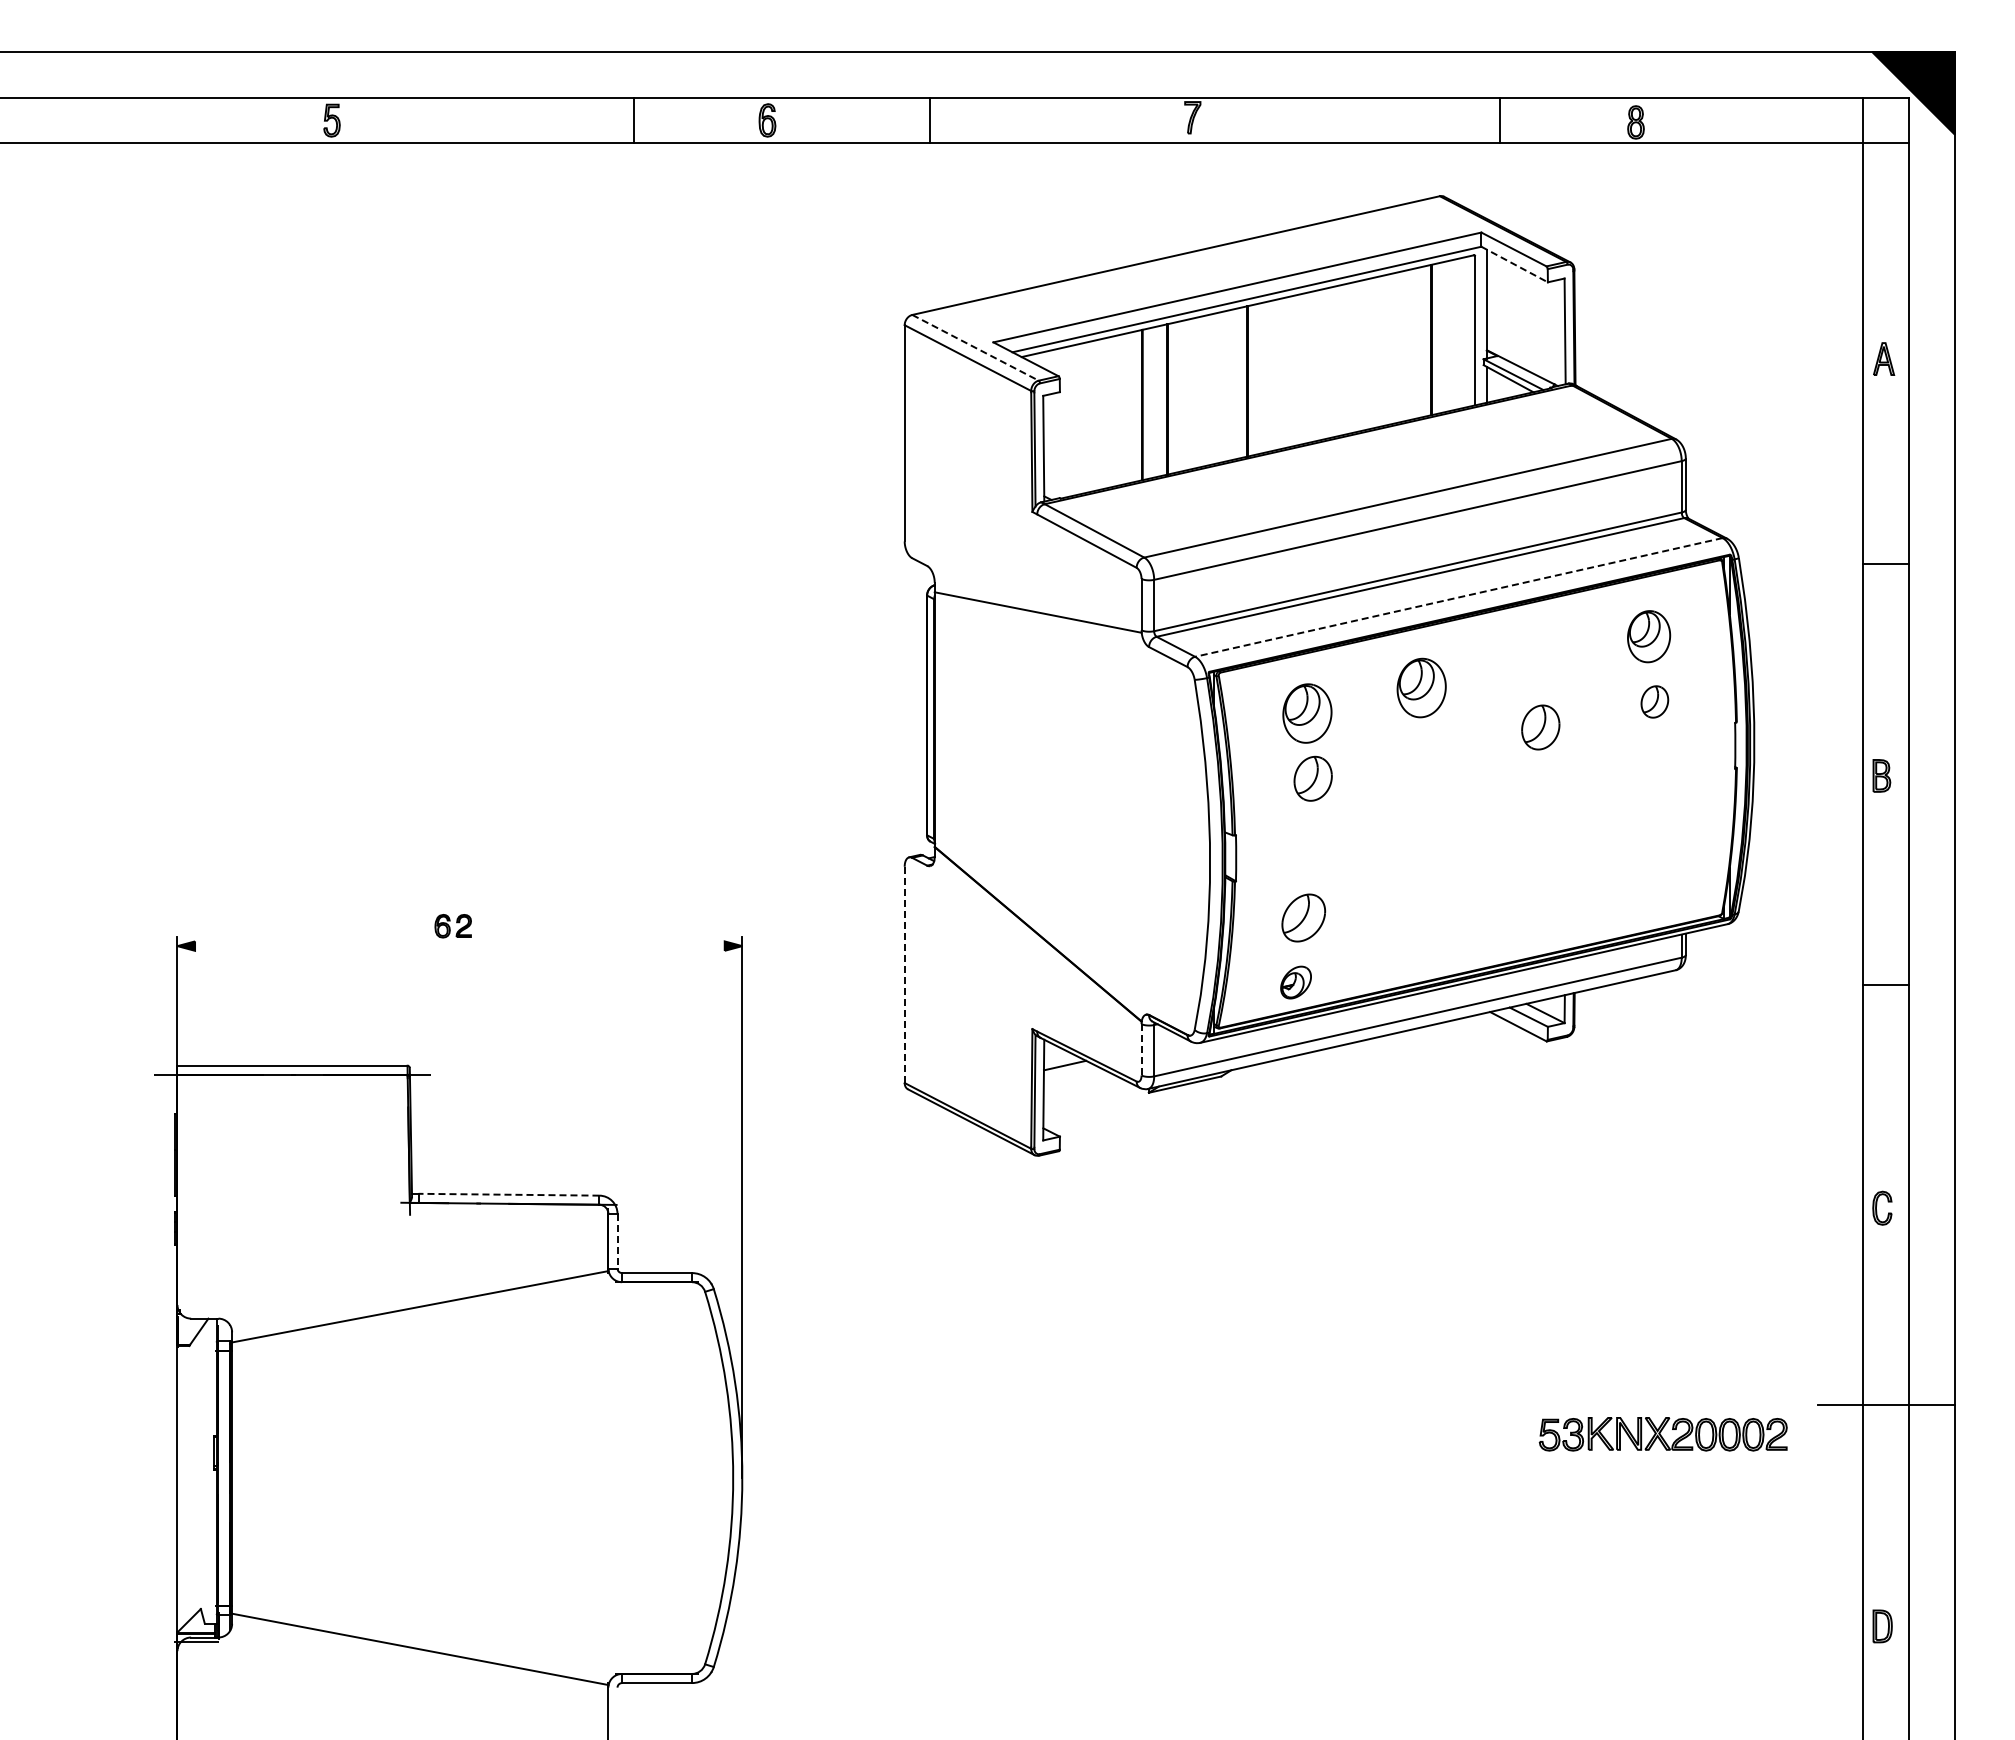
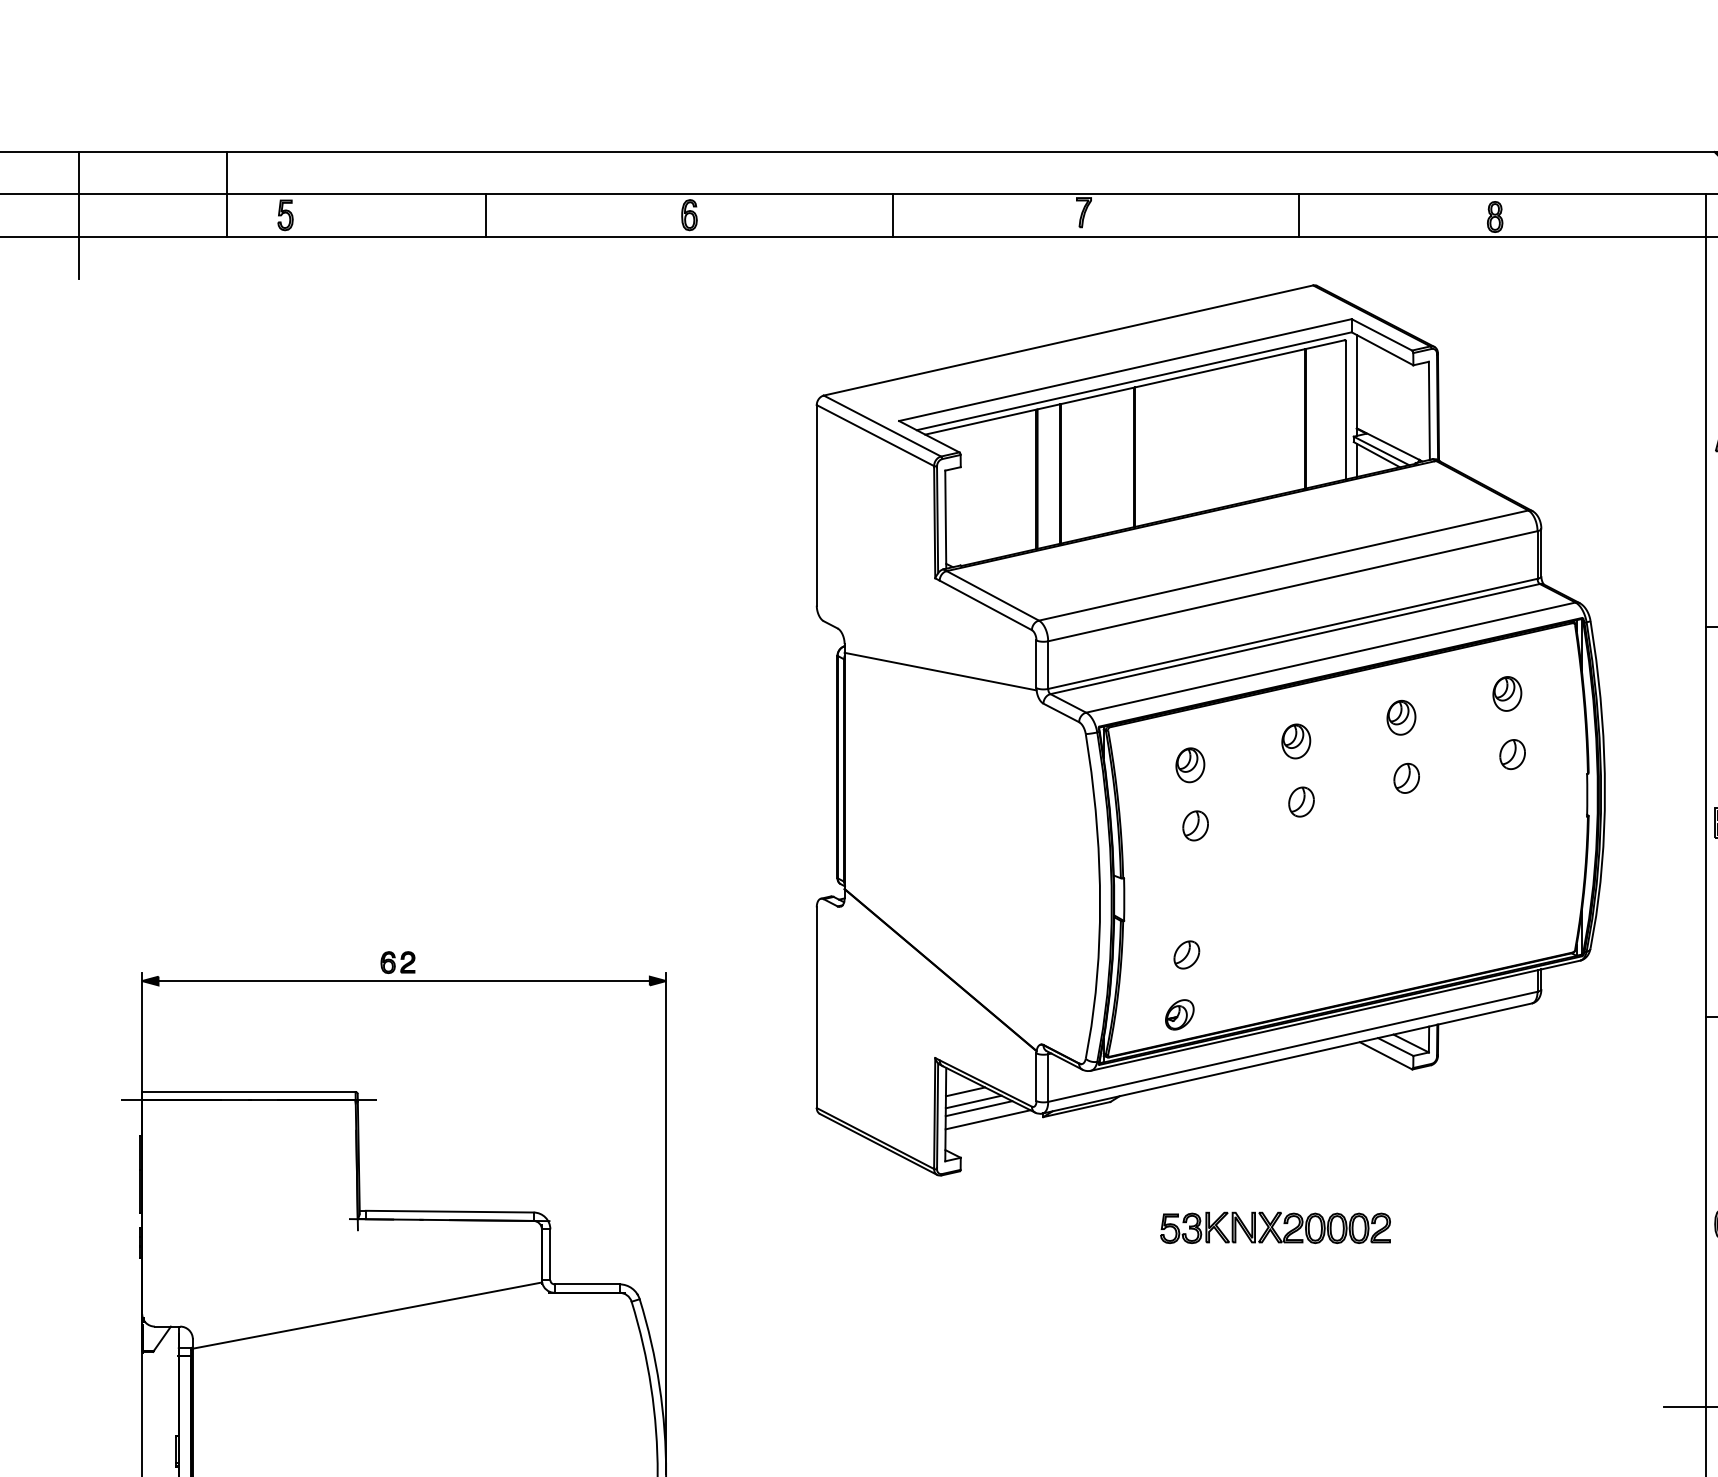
line: (269, 97) -> (227, 193), added
line: (109, 120) -> (79, 215), added
line: (634, 120) -> (486, 215), moved
line: (929, 120) -> (892, 215), moved
line: (1499, 120) -> (1298, 215), moved
line: (1514, 264) -> (1382, 348), dashed -> solid
line: (975, 348) -> (882, 426), dashed -> solid
line: (1458, 597) -> (1330, 657), dashed -> solid
part: (1649, 636) -> (1507, 693), size x0.71
part: (1534, 662) -> (1400, 717), added
part: (1421, 687) -> (1296, 741), size x0.62
part: (1307, 713) -> (1190, 765), size x0.62
part: (1540, 727) -> (1406, 778), size x0.71
part: (1427, 752) -> (1301, 801), added
part: (1312, 778) -> (1195, 825), size x0.71
part: (1303, 917) -> (1186, 954), size x0.62
line: (459, 946) -> (403, 981), added
line: (904, 975) -> (816, 1008), dashed -> solid
line: (1141, 1049) -> (1036, 1076), dashed -> solid
line: (1073, 1076) -> (973, 1101), added
line: (1079, 1083) -> (978, 1108), added
line: (1089, 1095) -> (988, 1119), added
line: (508, 1194) -> (449, 1211), dashed -> solid
line: (617, 1241) -> (550, 1255), dashed -> solid
part: (1662, 1434) -> (1274, 1228), moved

